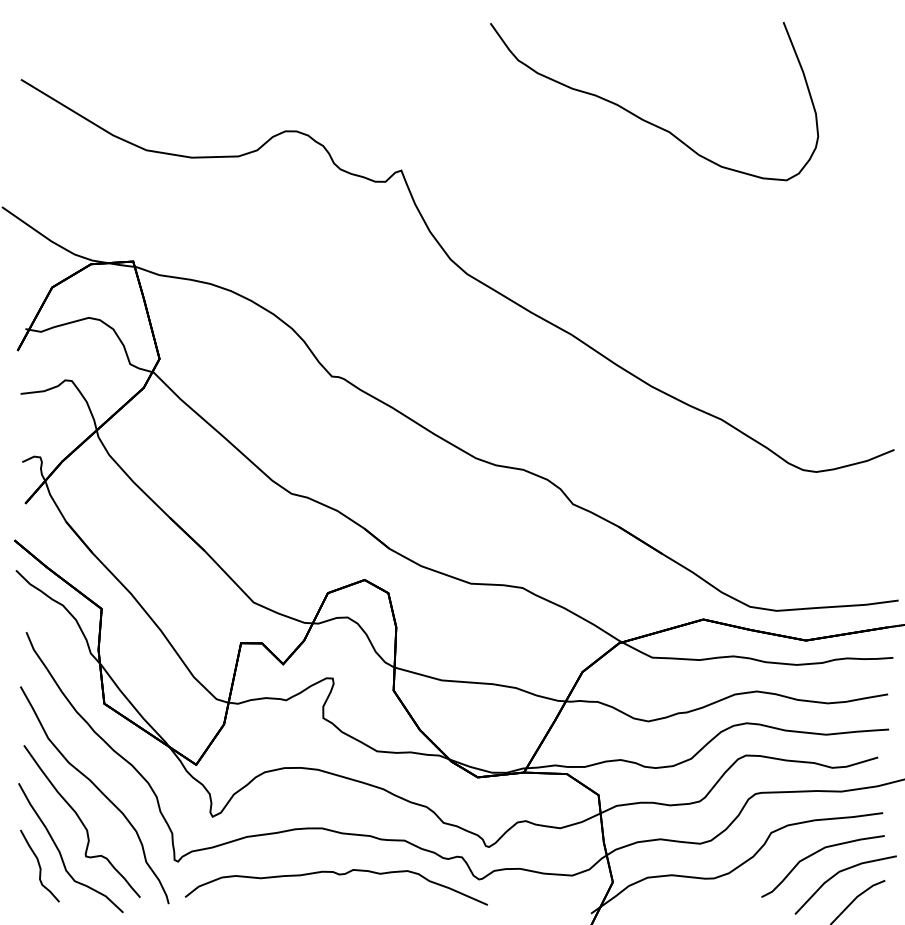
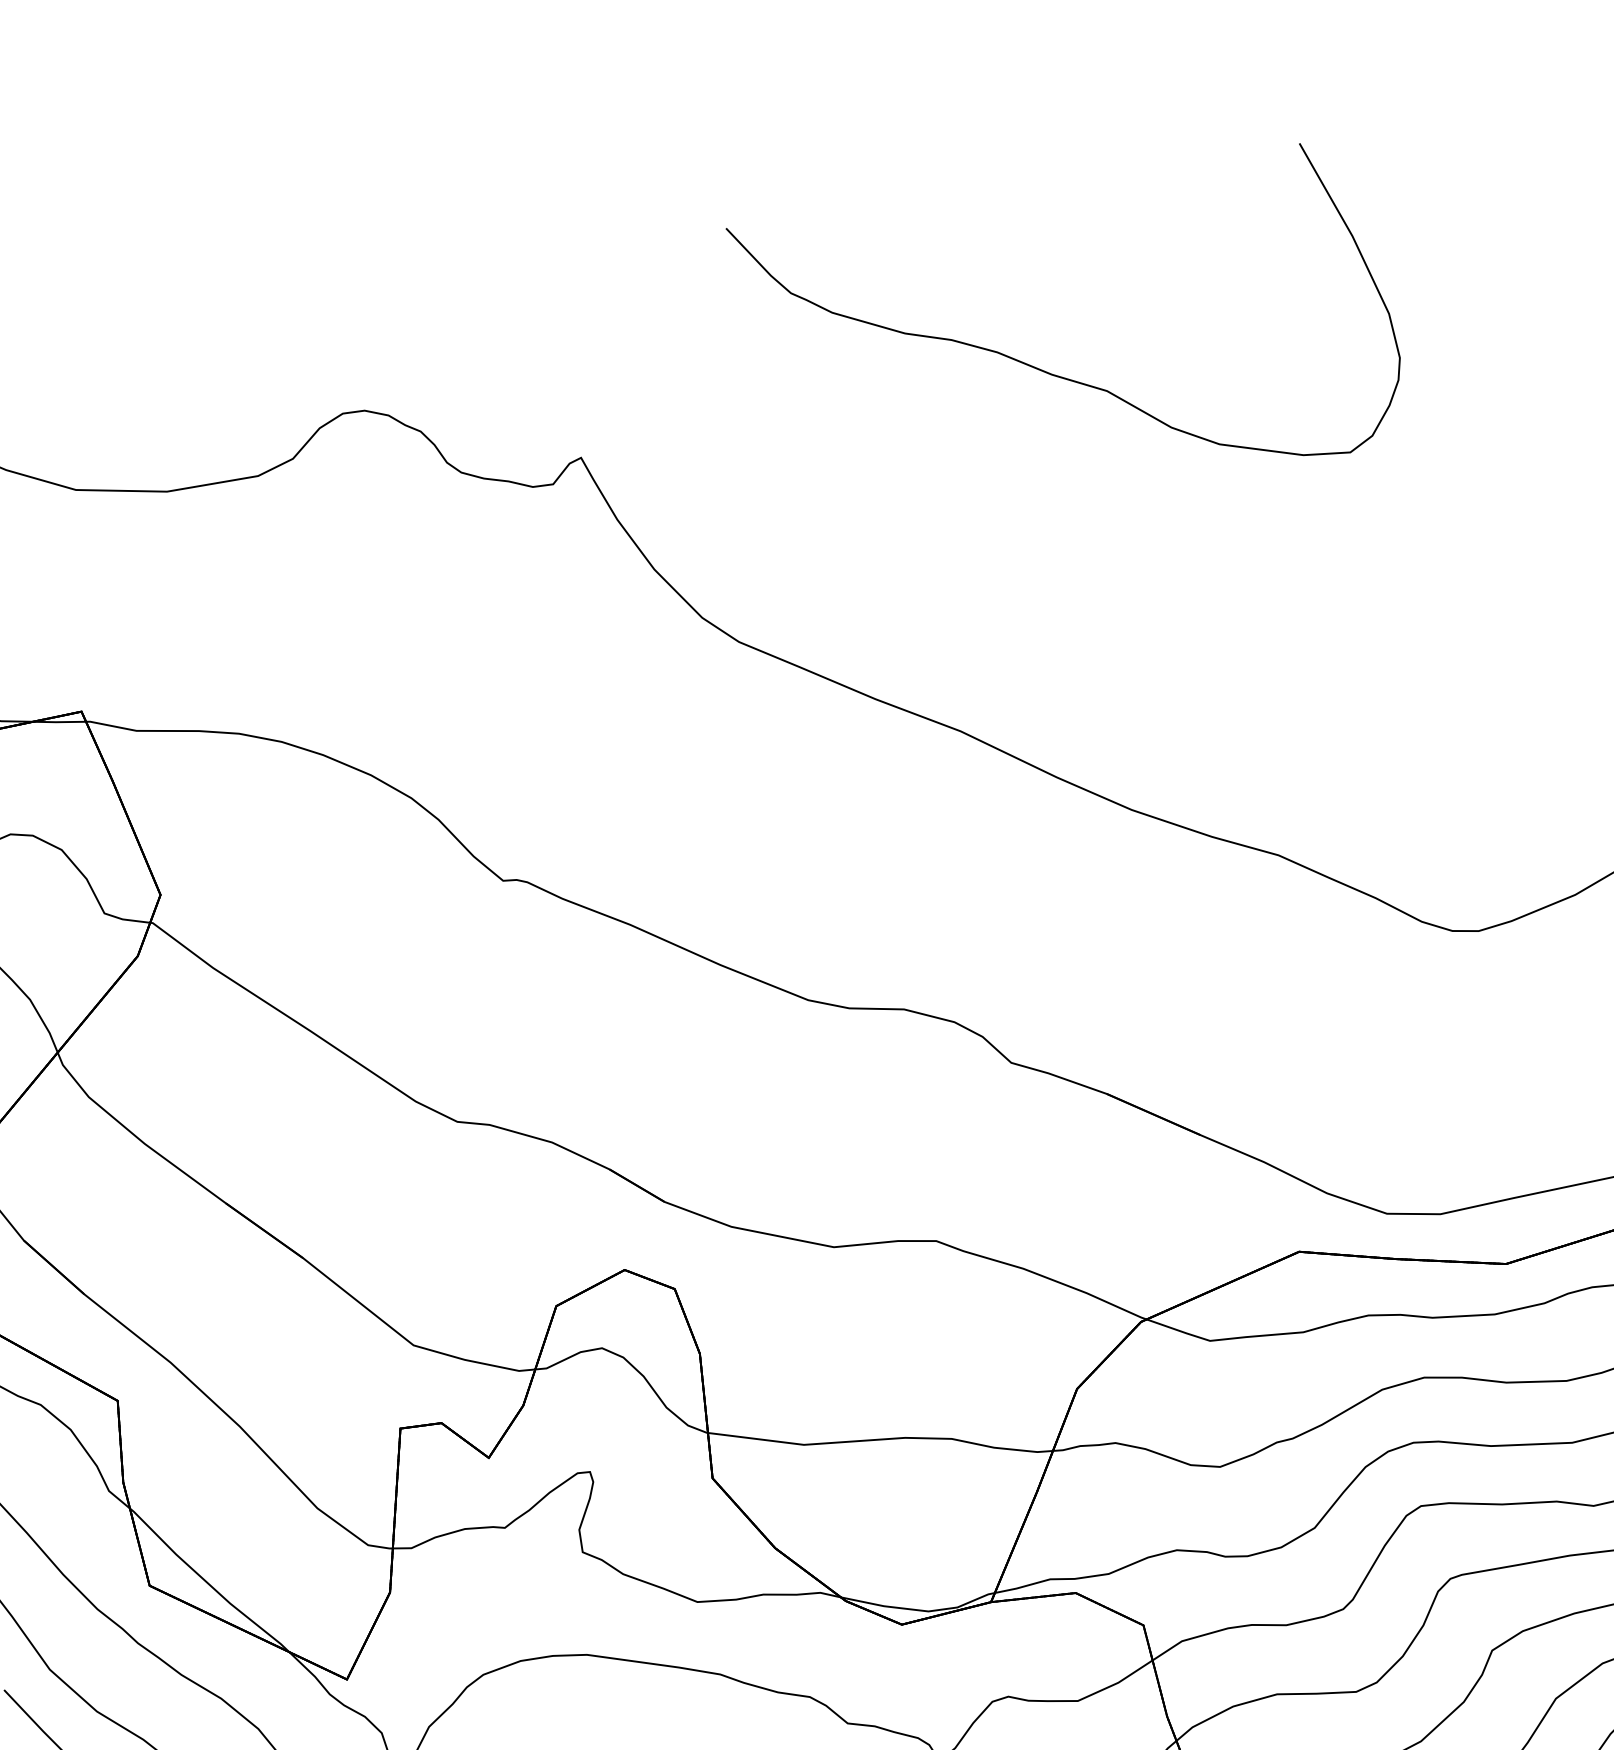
part: (644, 119) -> (1054, 373), moved

